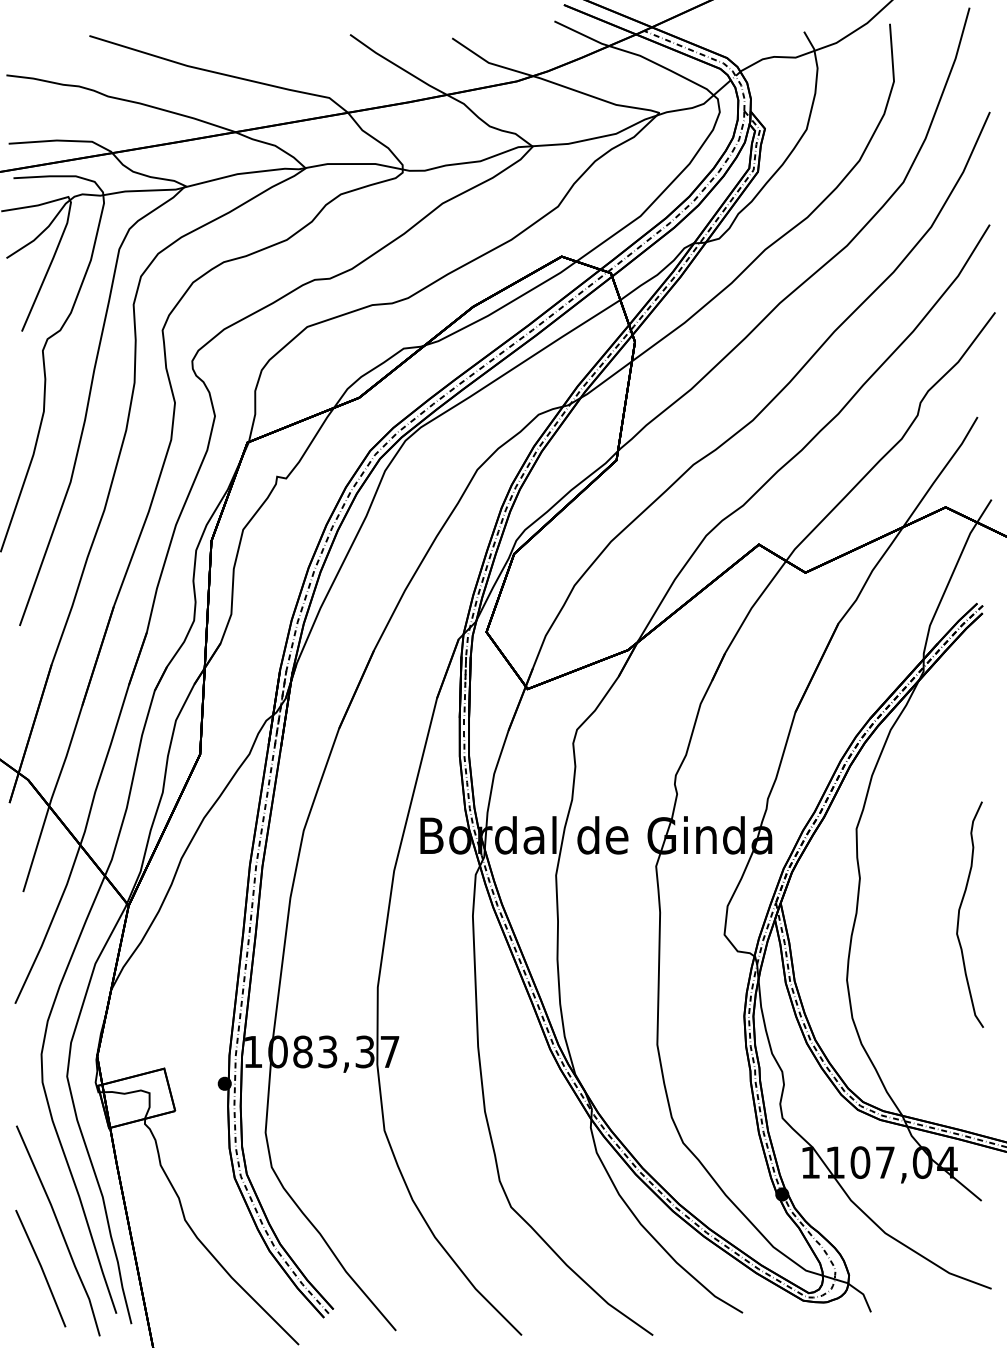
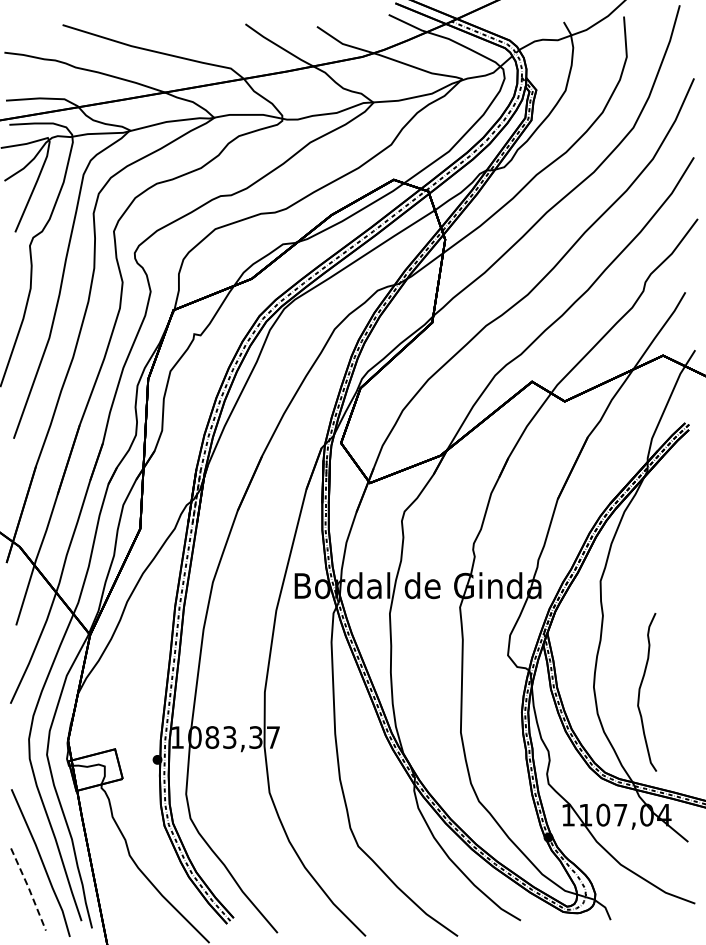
curve: (960, 914) -> (640, 692), moved
line: (42, 1267) -> (29, 888), solid -> dashed

